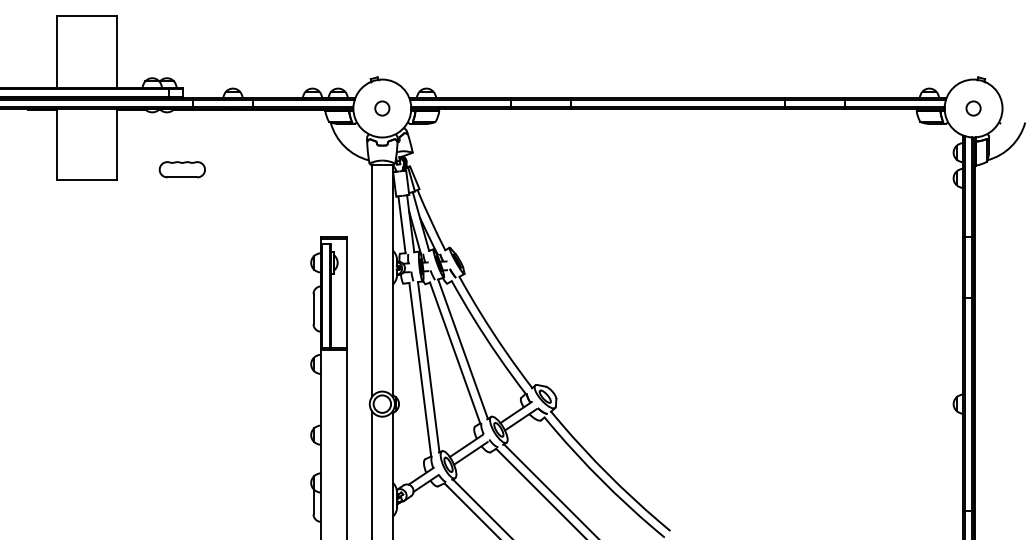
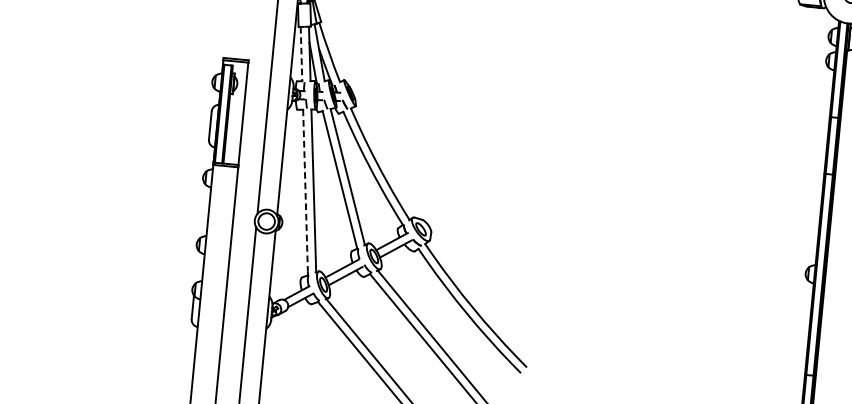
line: (402, 224) -> (301, 53), solid -> dashed
line: (420, 368) -> (305, 191), solid -> dashed

